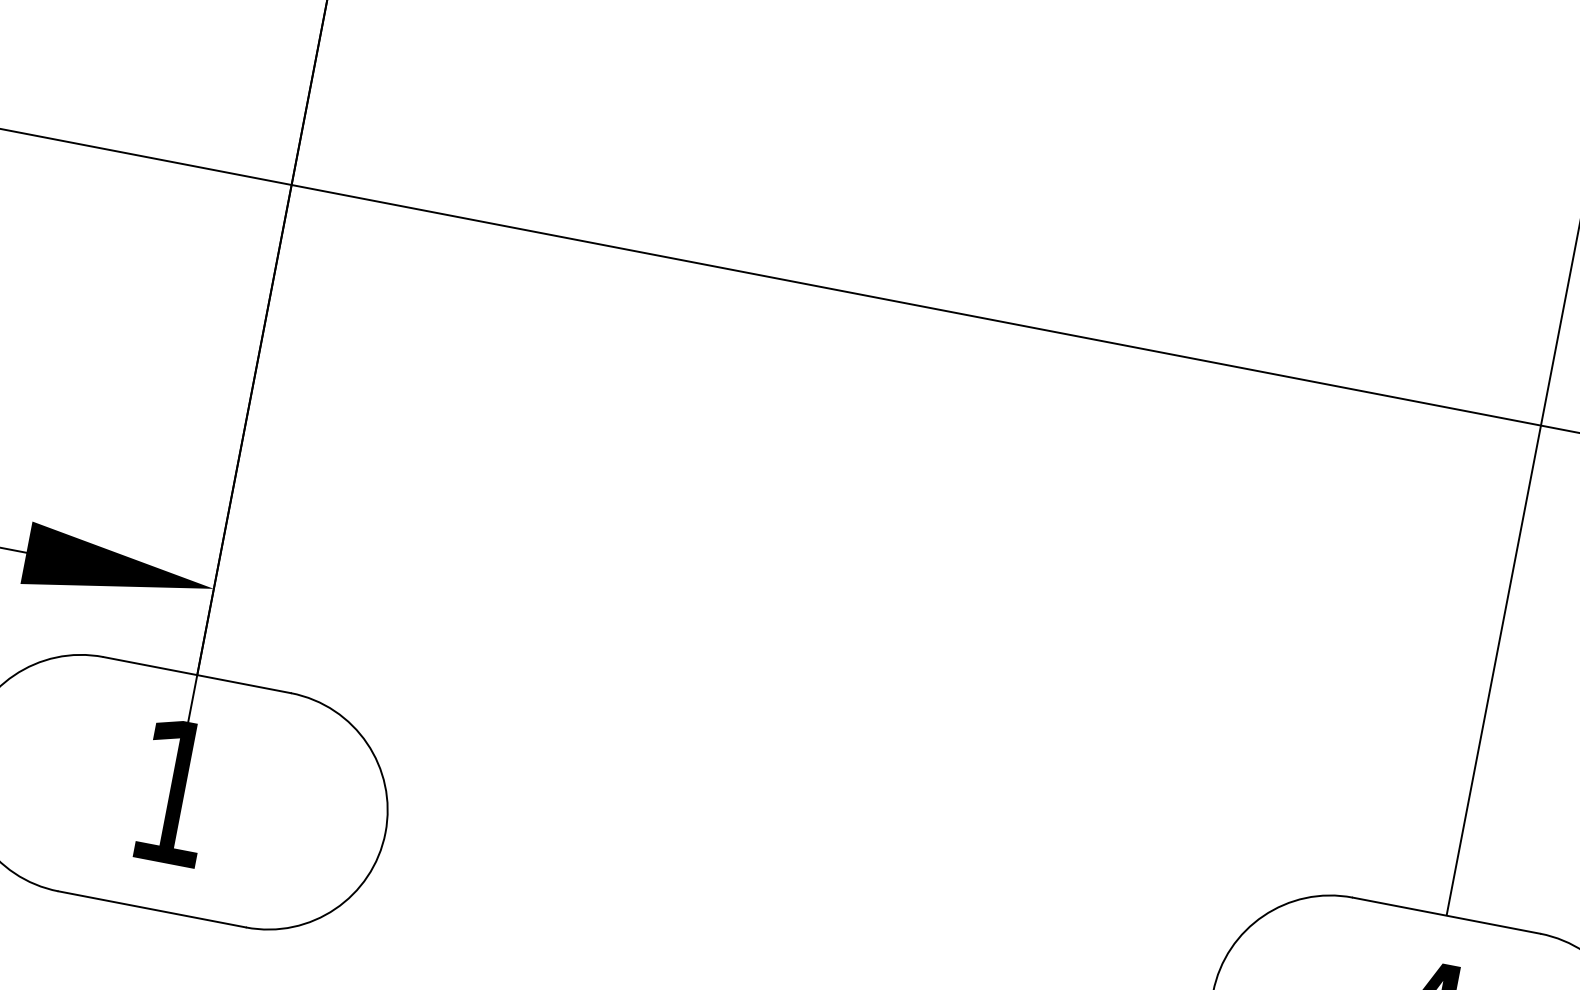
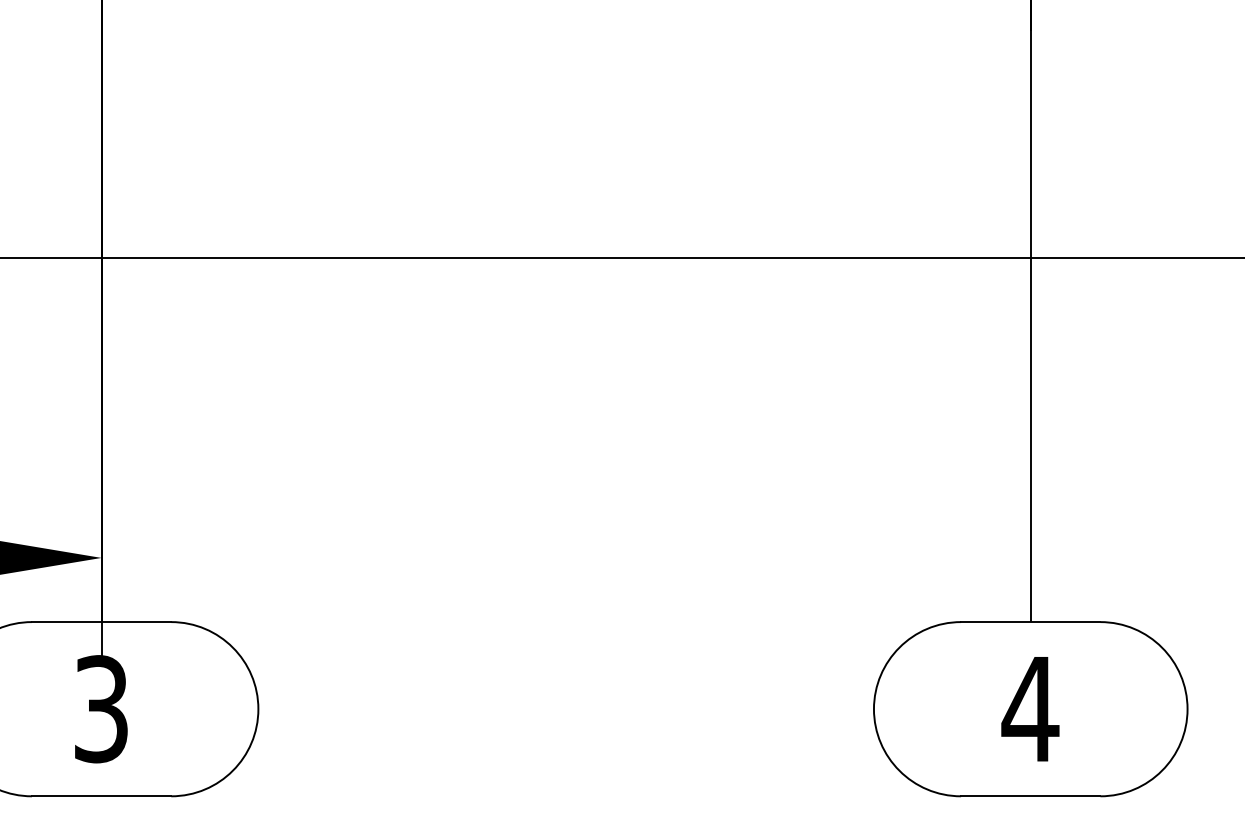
text: (174, 792) -> (101, 709), 1 -> 3

